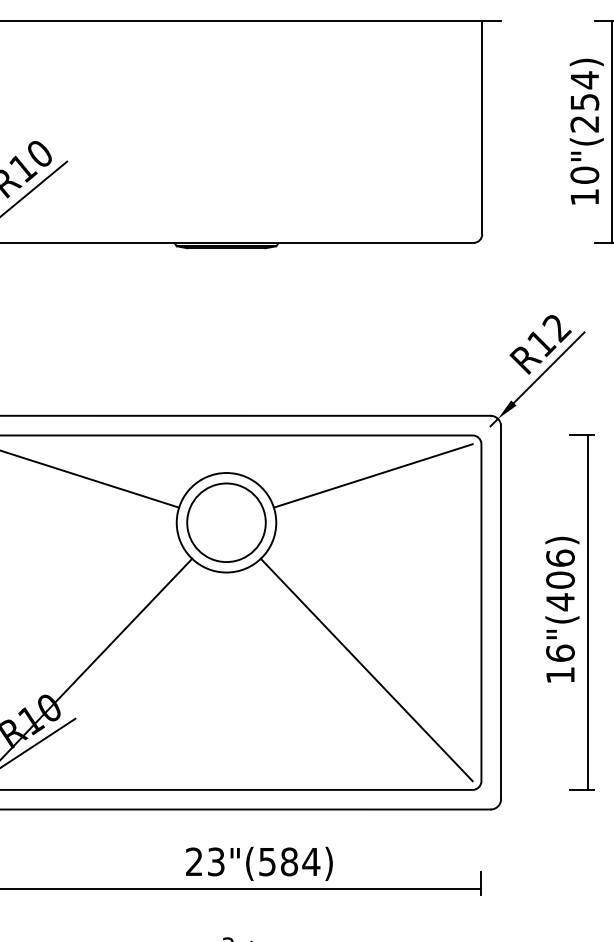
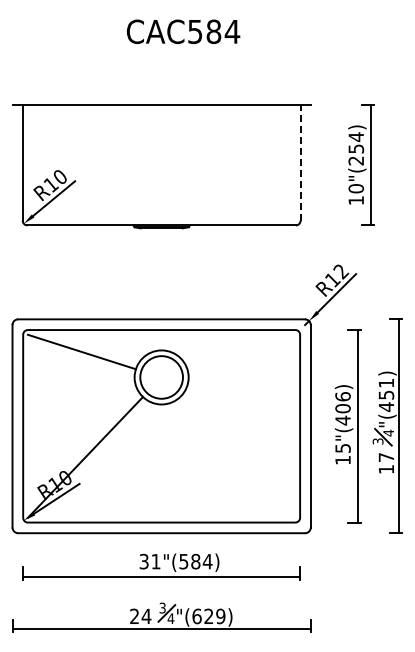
line: (482, 127) -> (300, 162), solid -> dashed
line: (373, 474) -> (241, 351), removed
text: (559, 651) -> (342, 447), 16"(406) -> 15"(406)
line: (366, 670) -> (237, 457), removed
text: (204, 861) -> (149, 561), 23"(584) -> 31"(584)

